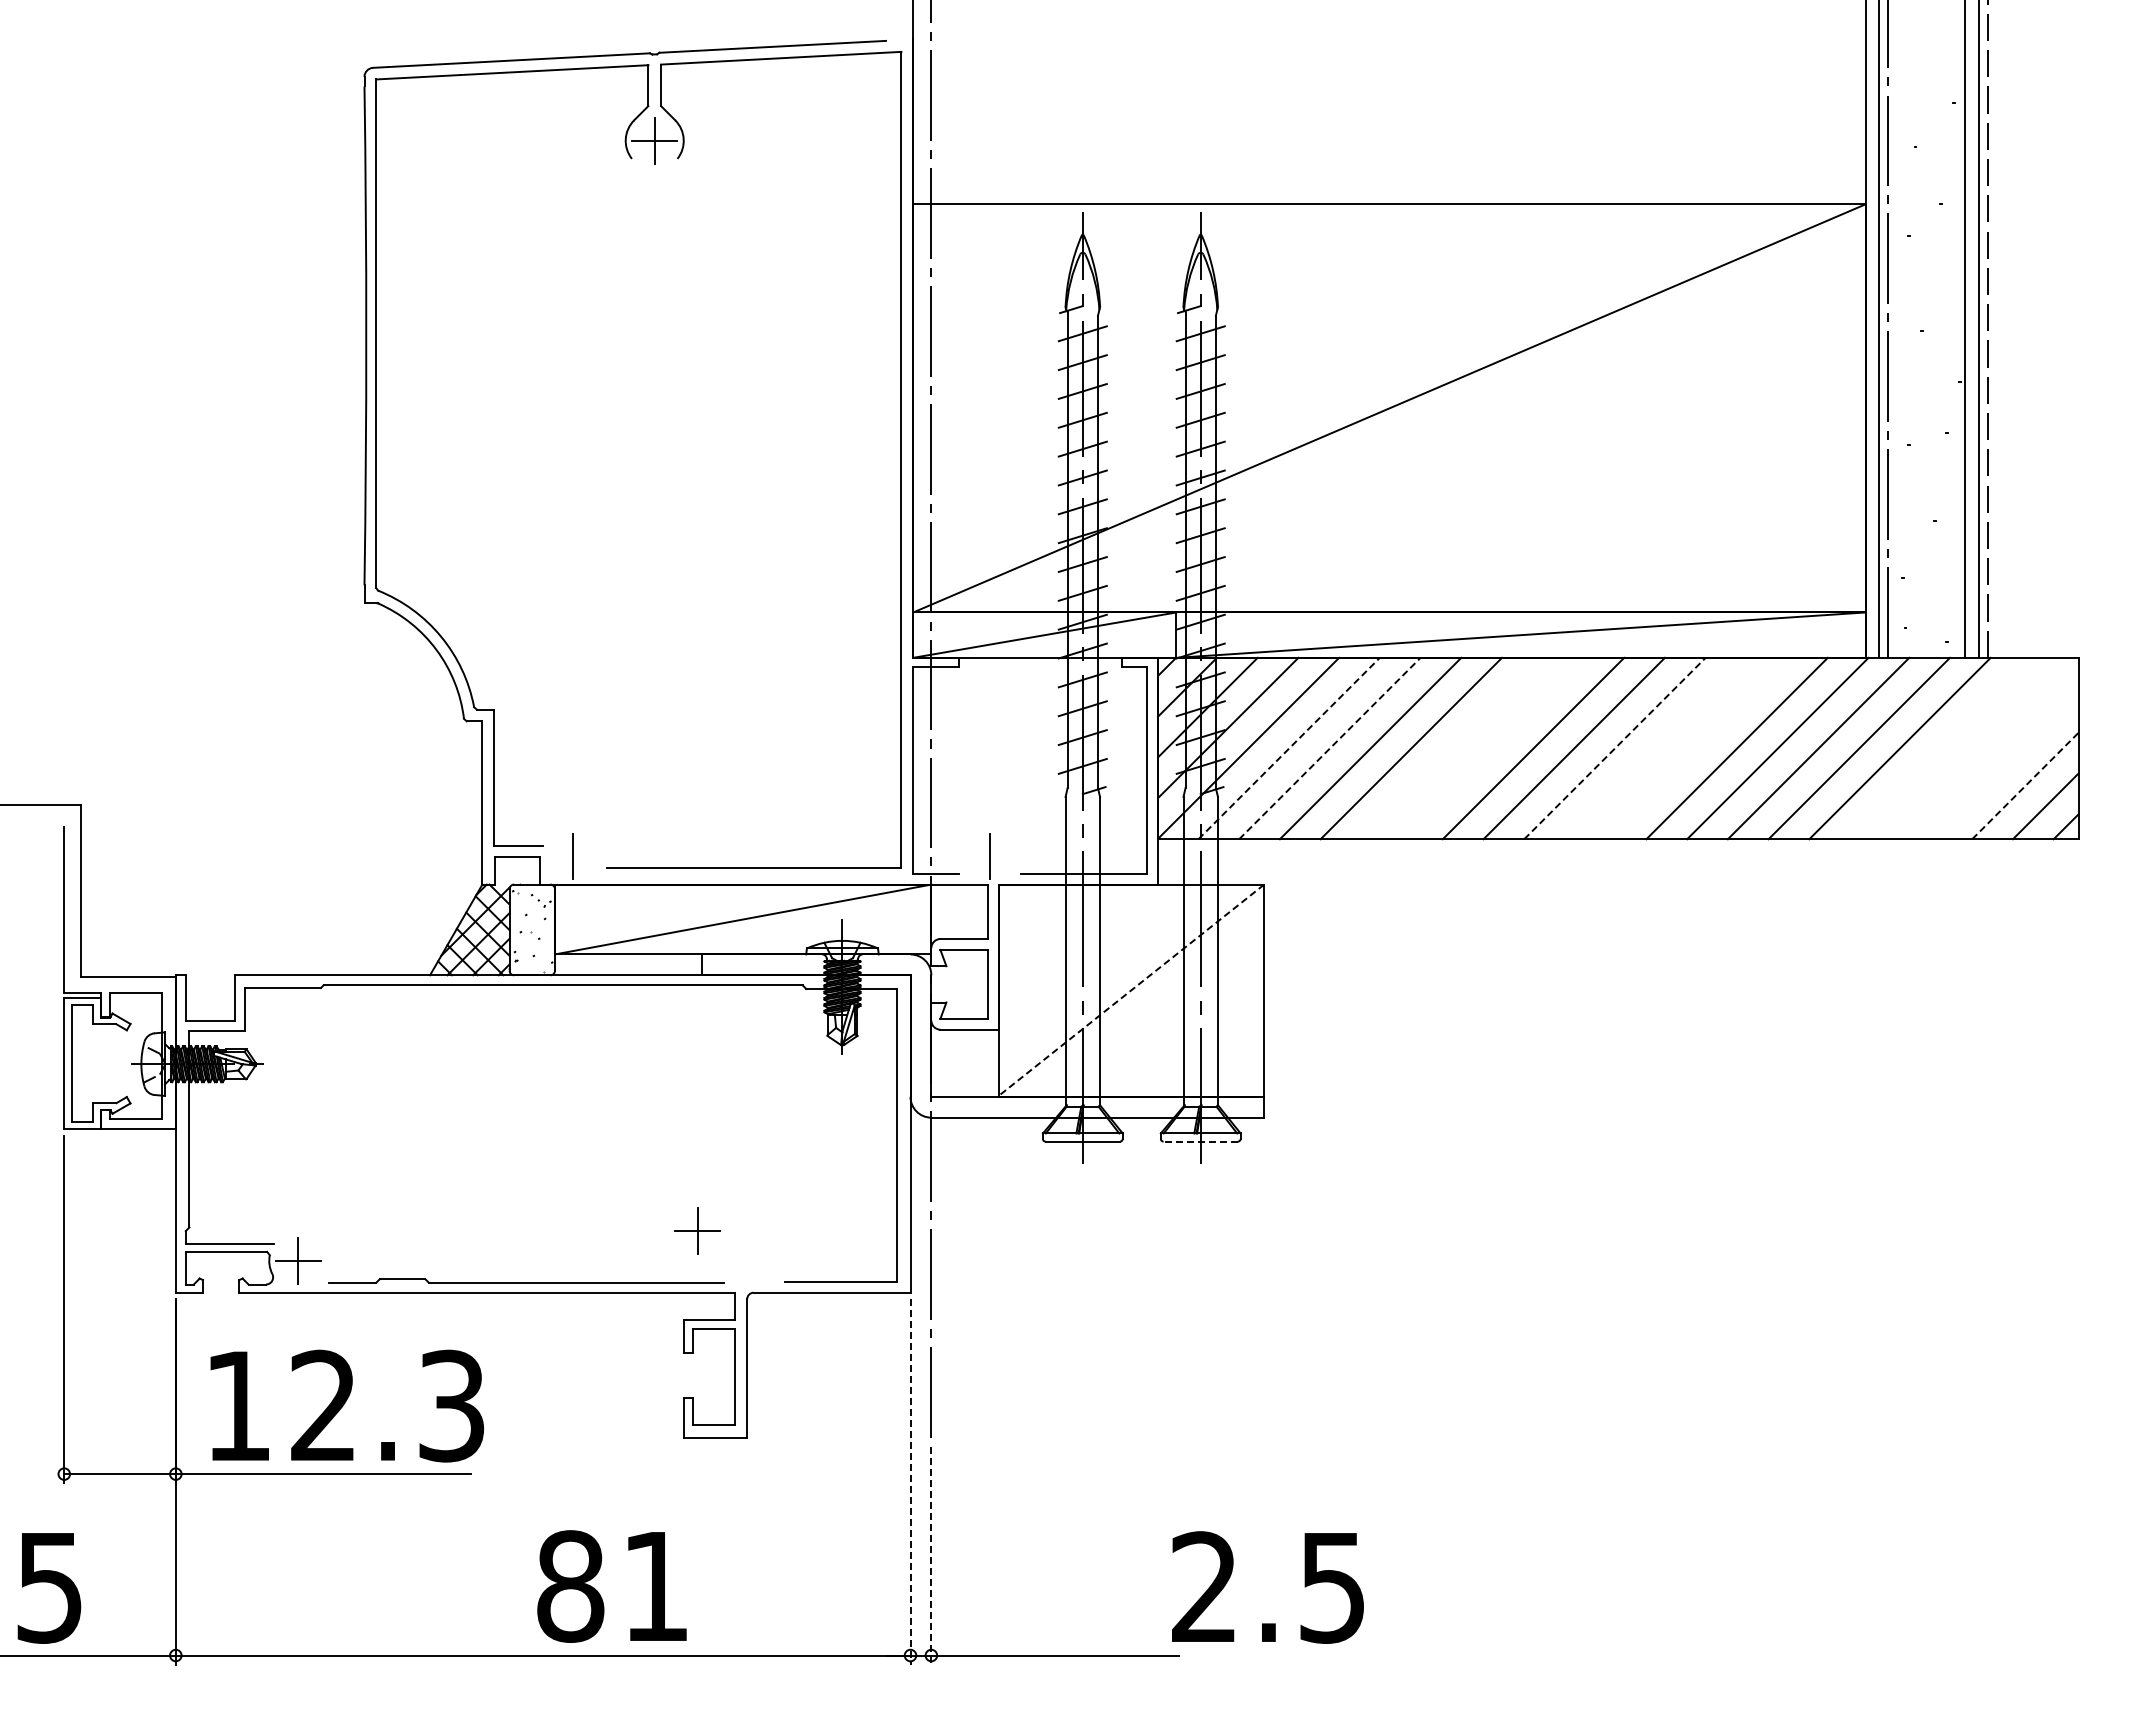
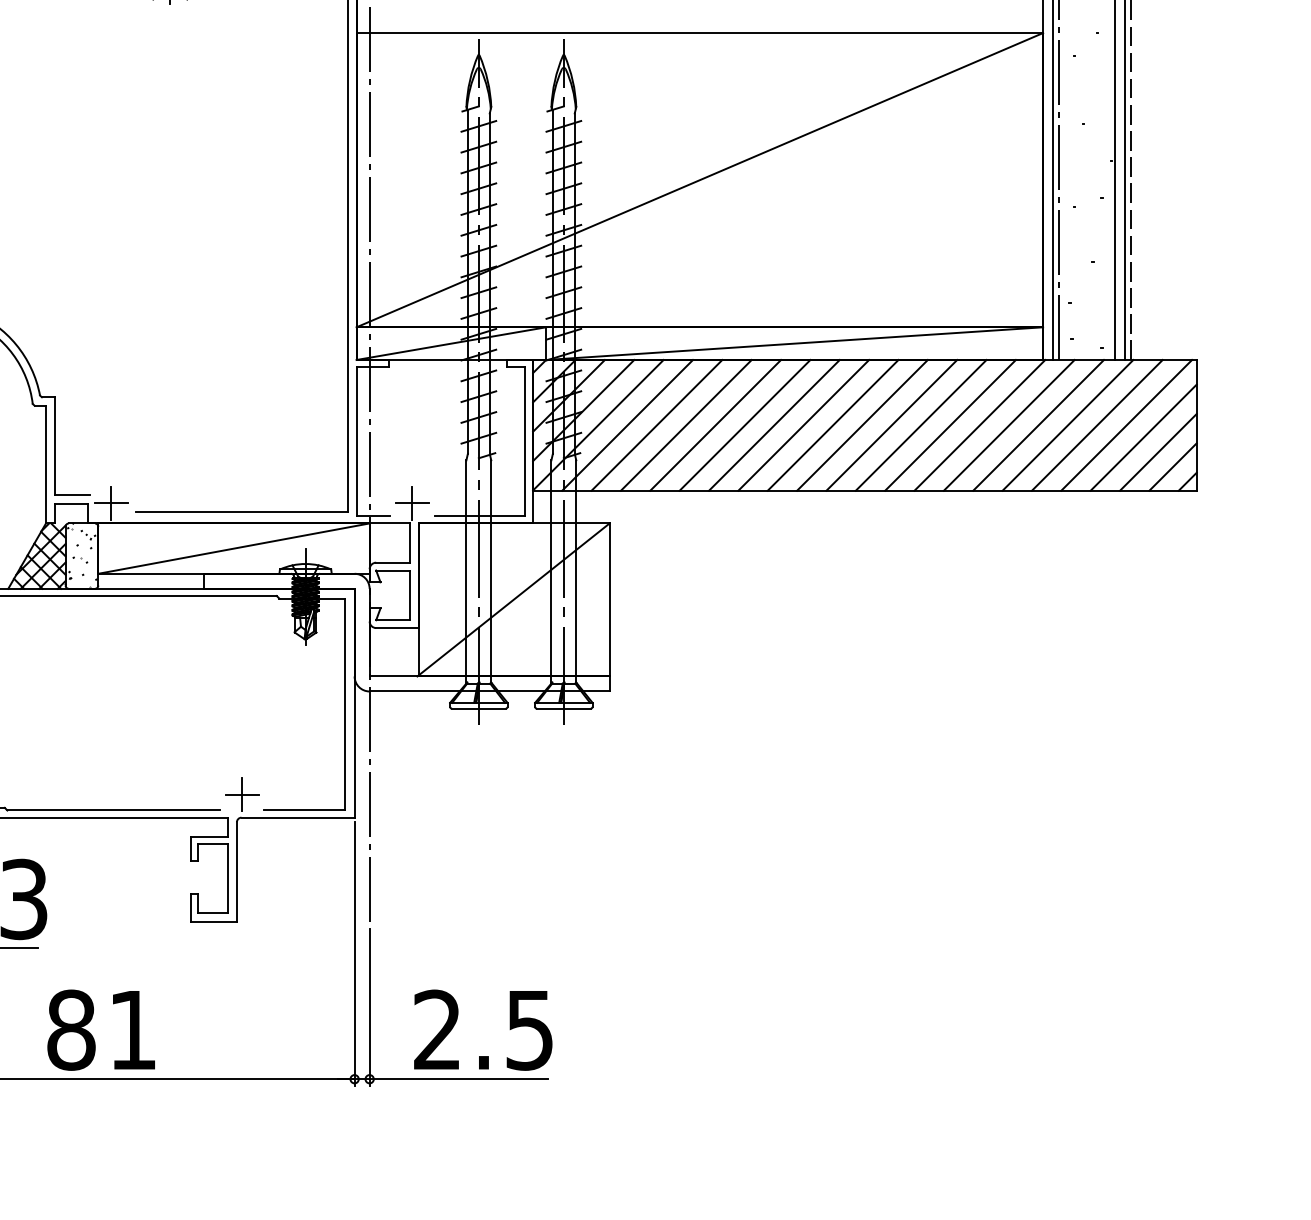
line: (1289, 748) -> (627, 425), dashed -> solid
line: (1330, 748) -> (657, 425), dashed -> solid
line: (1451, 748) -> (744, 425), added
line: (1492, 748) -> (774, 425), added
line: (1615, 748) -> (862, 425), dashed -> solid
line: (1655, 748) -> (891, 425), added
line: (1696, 748) -> (921, 425), added
line: (1940, 748) -> (1097, 425), added
line: (1981, 748) -> (1126, 425), added
line: (2004, 765) -> (1143, 437), added
line: (2025, 785) -> (1158, 452), dashed -> solid
line: (572, 856) -> (110, 503), added
line: (989, 856) -> (411, 503), added
line: (1130, 991) -> (513, 600), dashed -> solid
line: (1200, 1141) -> (563, 708), dashed -> solid
part: (697, 1230) -> (242, 794), moved
line: (910, 1481) -> (354, 953), dashed -> solid
line: (931, 1555) -> (369, 1007), dashed -> solid
text: (611, 1586) -> (100, 1030), moved
text: (1267, 1587) -> (482, 1030), moved

